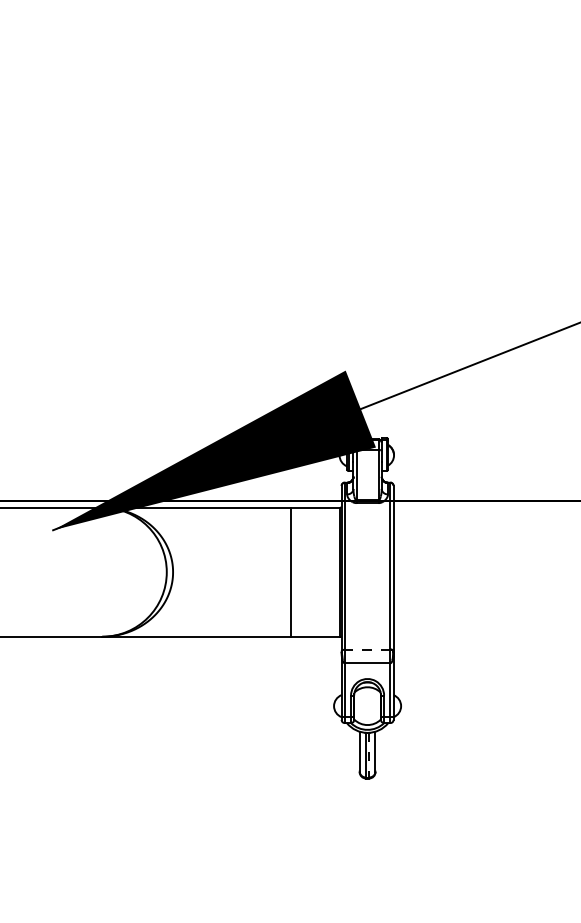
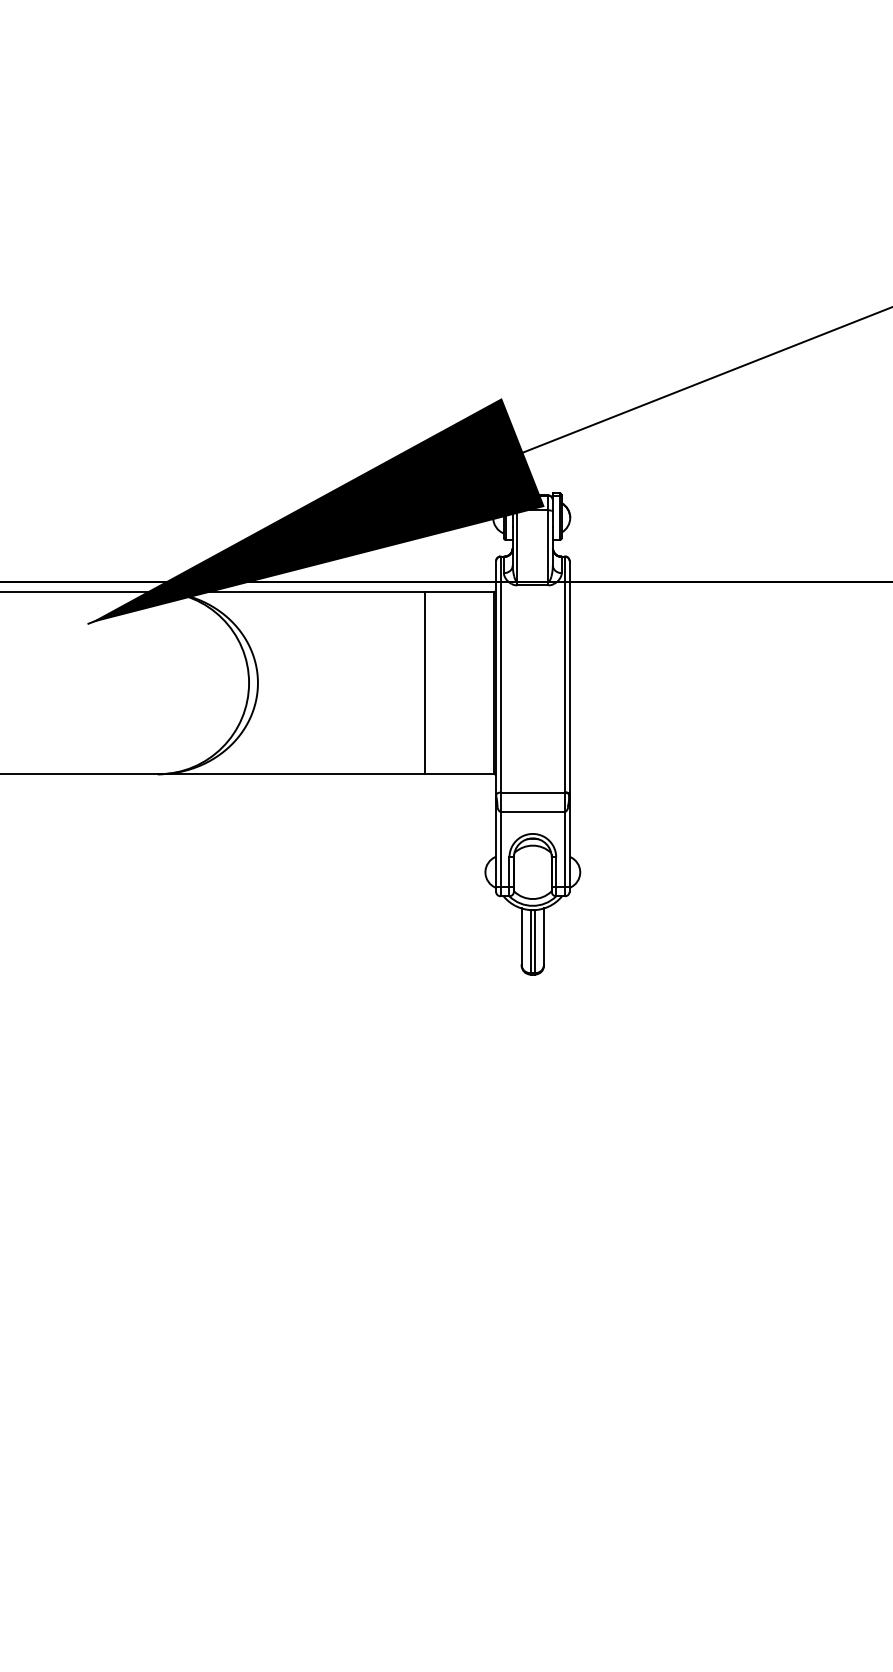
line: (367, 649) -> (532, 792), dashed -> solid
line: (369, 755) -> (535, 942), dashed -> solid

